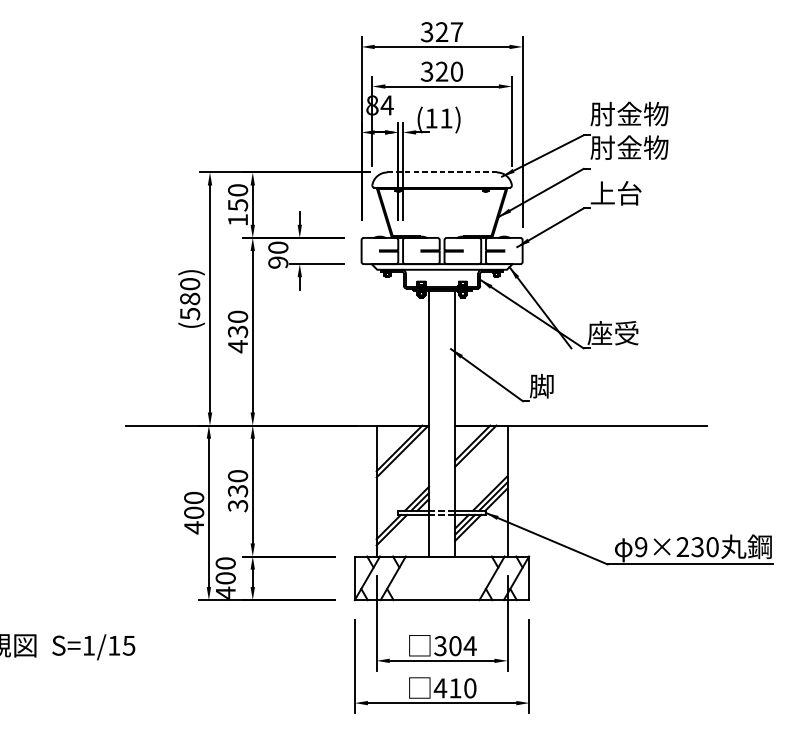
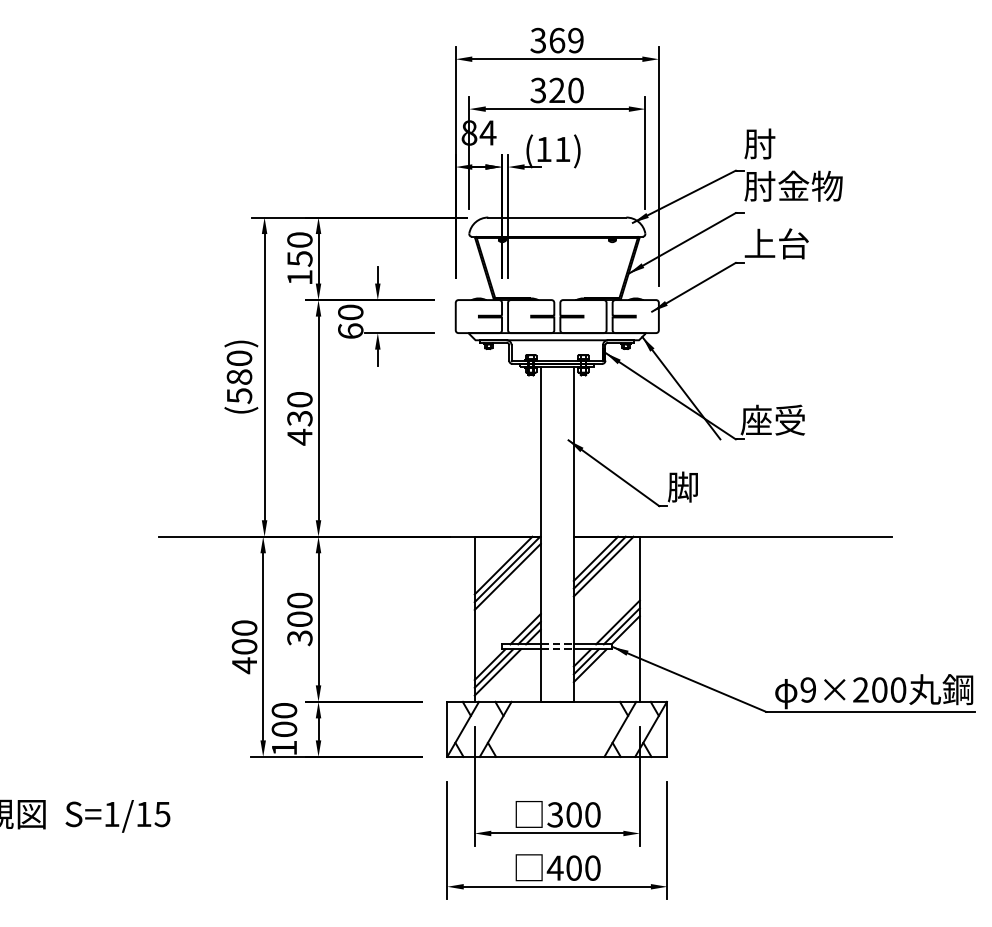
text: (449, 32) -> (566, 40), 327 -> 369
text: (642, 113) -> (810, 143), 肘金物 -> 肘
line: (442, 172) -> (557, 217), dashed -> solid
text: (278, 262) -> (350, 330), 90 -> 60
line: (478, 449) -> (603, 566), added
line: (402, 457) -> (507, 576), added
text: (237, 491) -> (299, 619), 330 -> 300
line: (394, 533) -> (497, 672), added
text: (697, 546) -> (879, 689), 9×230 -> 9×200
text: (225, 592) -> (284, 747), 400 -> 100
text: (470, 645) -> (592, 814), 304 -> 300
text: (454, 687) -> (573, 867), 410 -> 400

